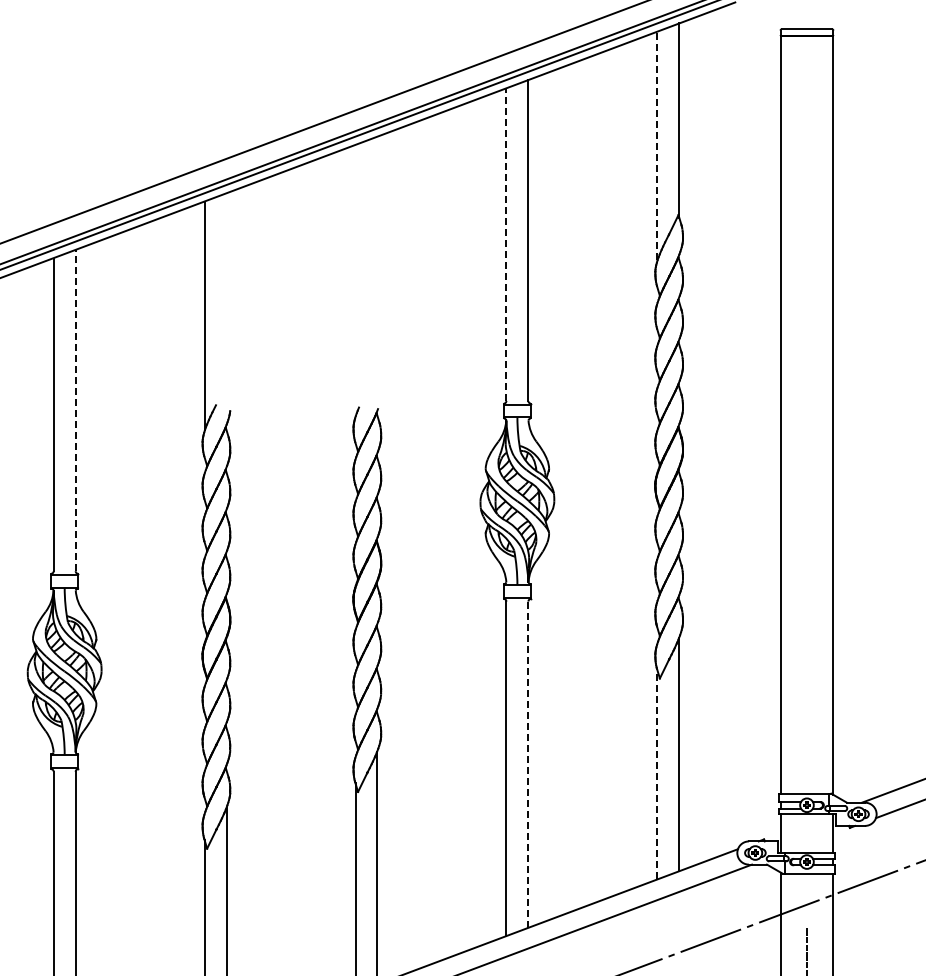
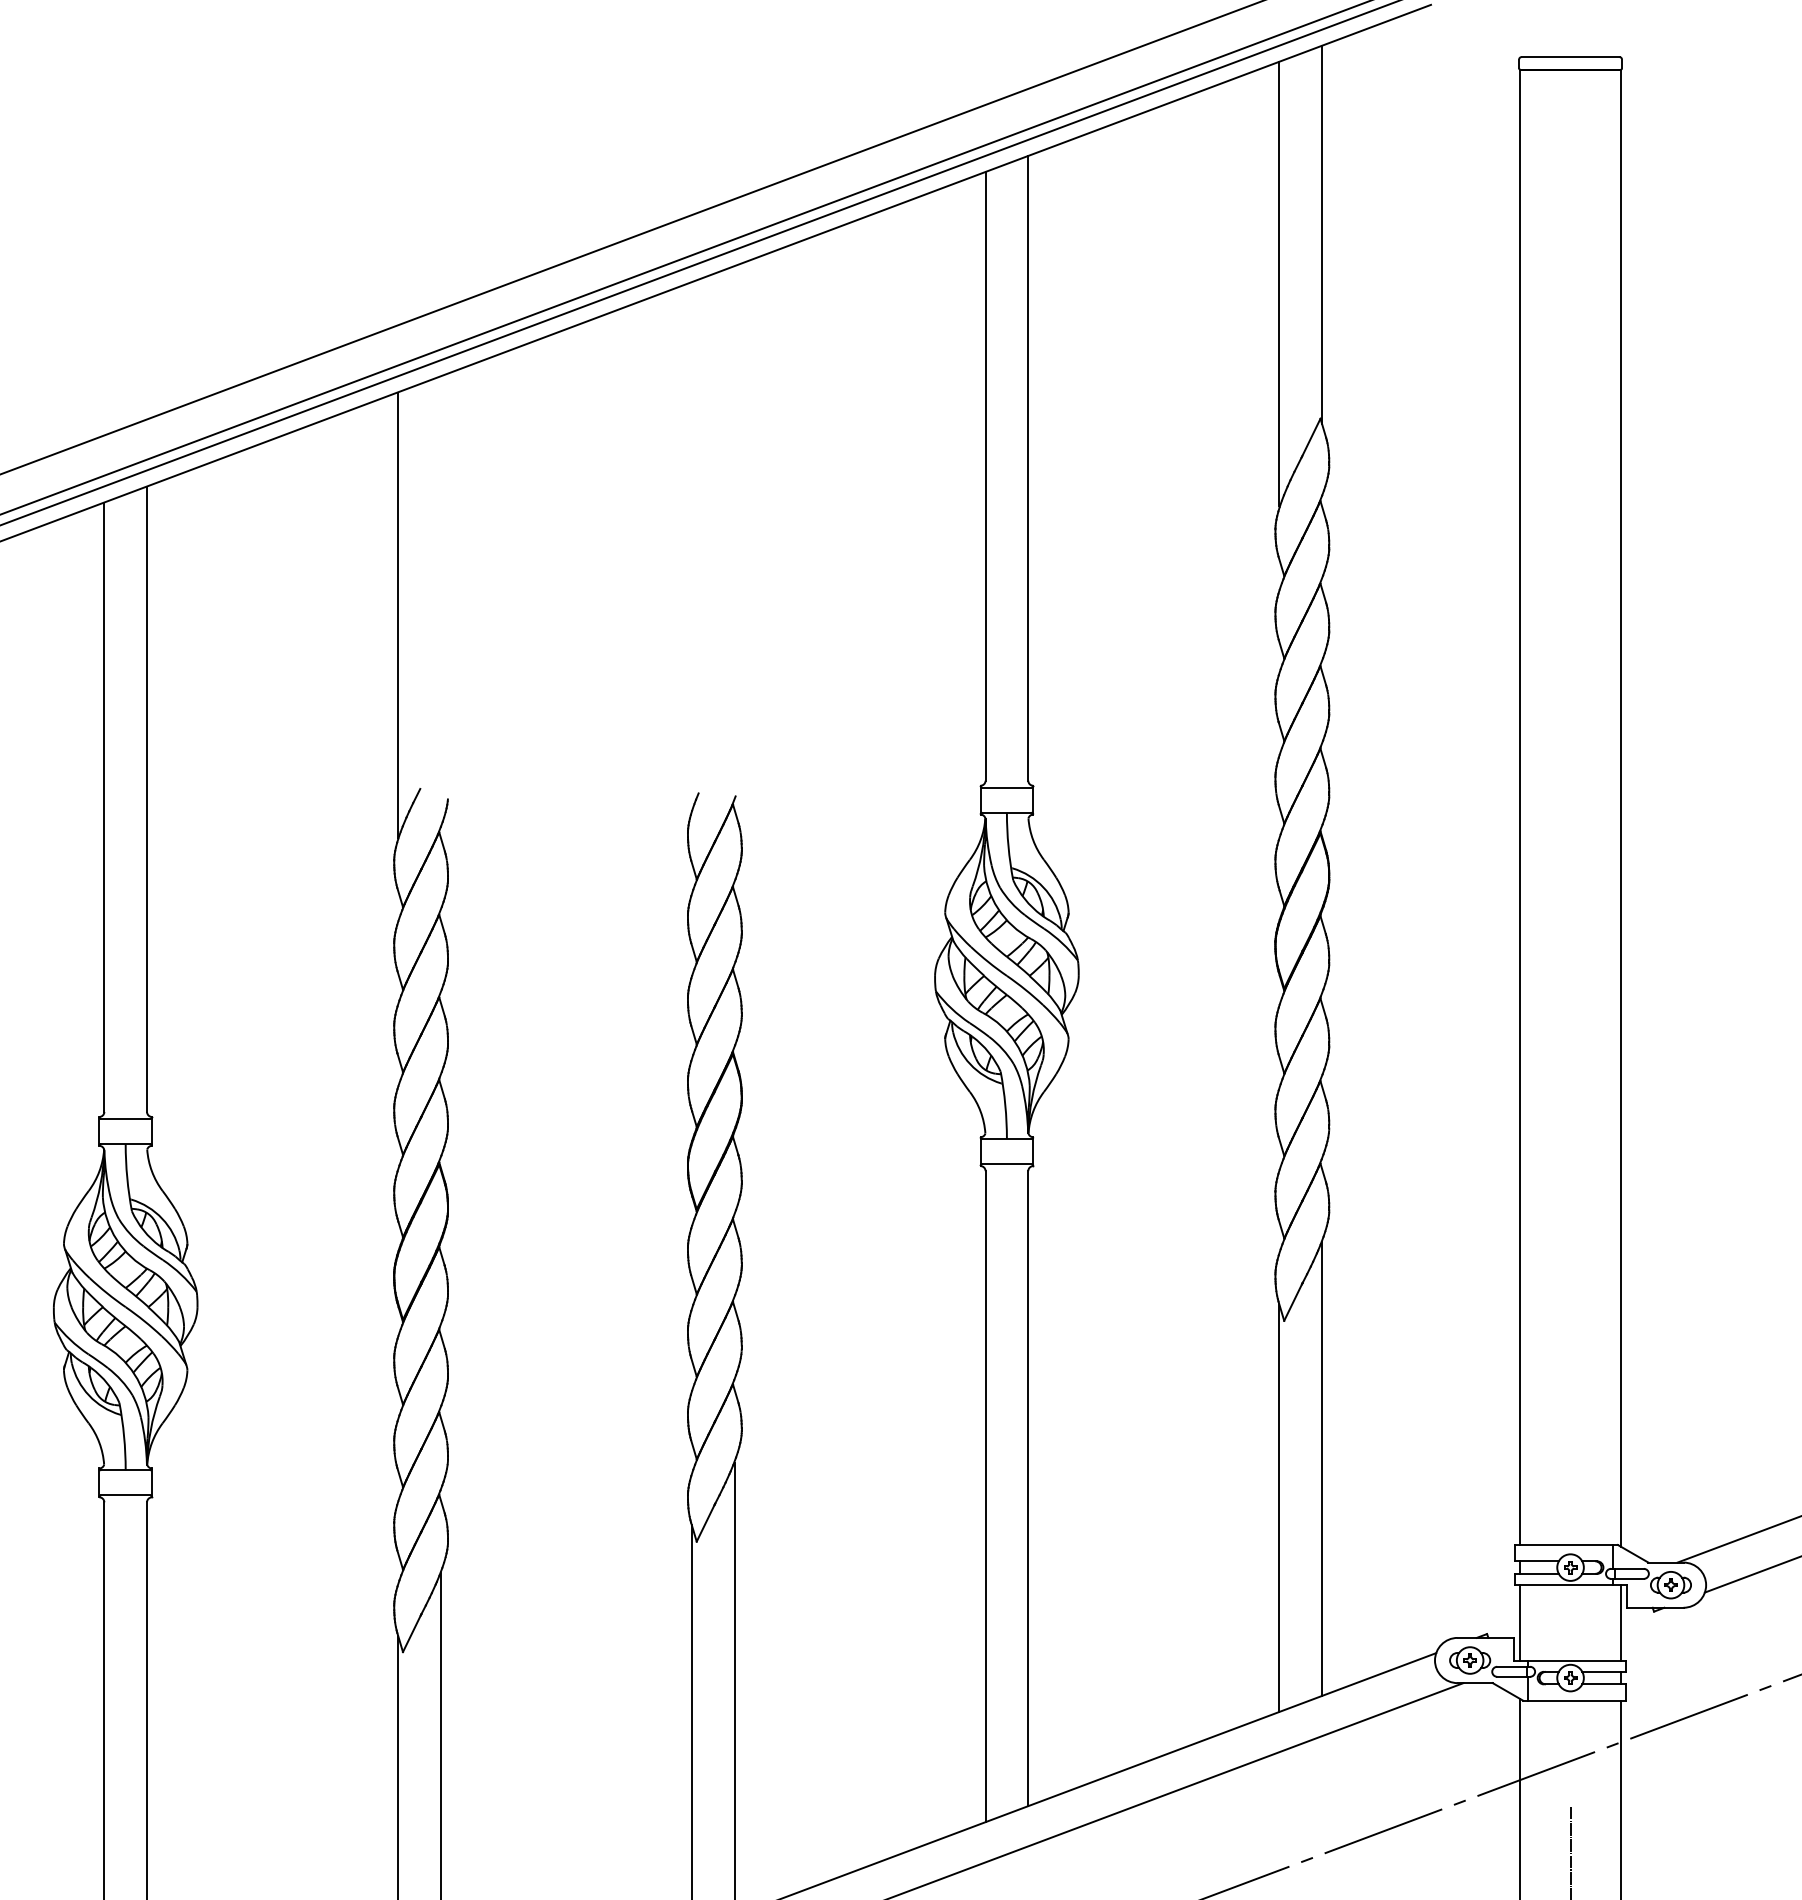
line: (657, 145) -> (1279, 283), dashed -> solid
line: (506, 244) -> (985, 476), dashed -> solid
line: (75, 410) -> (146, 799), dashed -> solid
line: (528, 764) -> (1028, 1488), dashed -> solid
line: (657, 774) -> (1279, 1507), dashed -> solid

